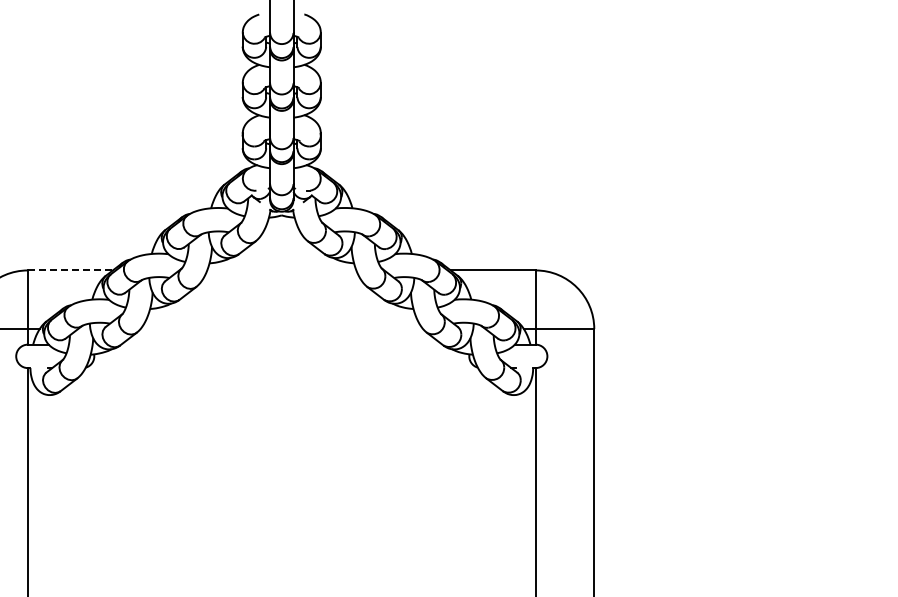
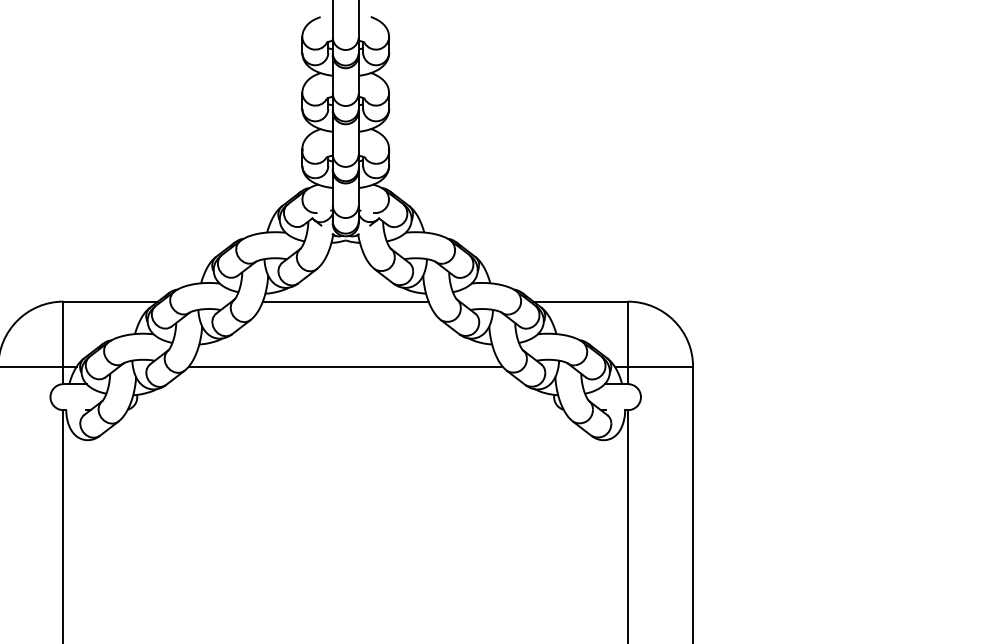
line: (70, 270) -> (110, 301), dashed -> solid
line: (281, 270) -> (345, 301), added
line: (281, 329) -> (345, 367), added

